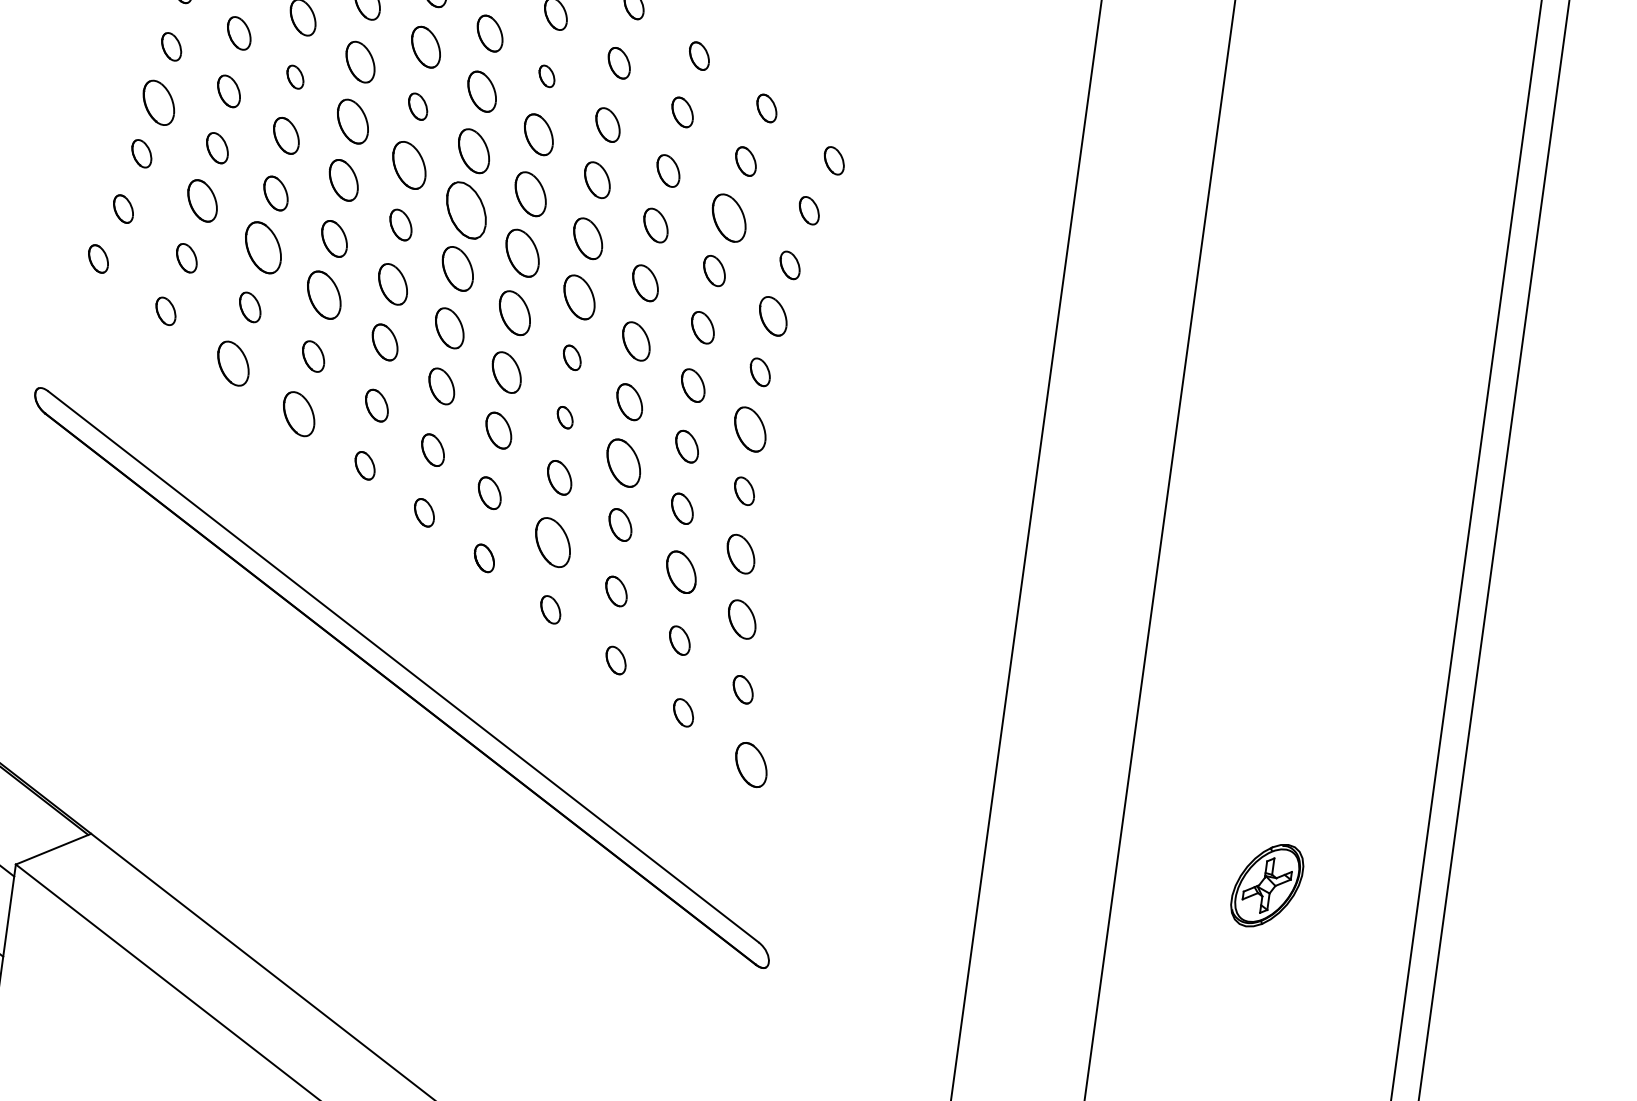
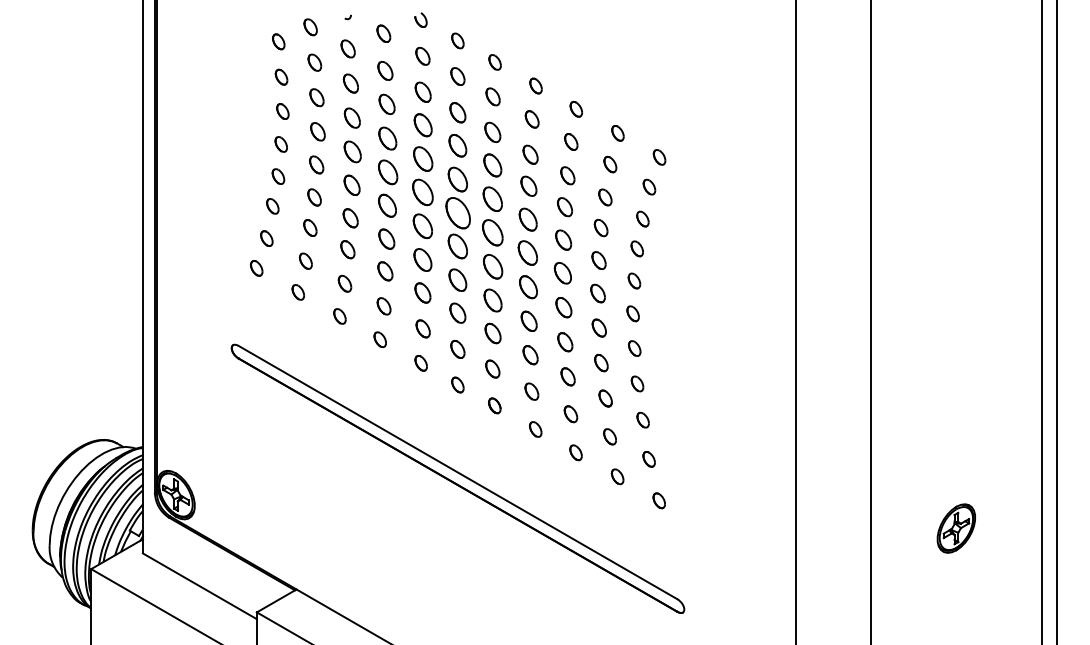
part: (546, 74) -> (492, 131), size x1.67
part: (295, 76) -> (352, 151), size x1.67
part: (158, 102) -> (278, 176), size x0.62
part: (418, 105) -> (423, 158), size x1.67
part: (203, 200) -> (310, 227), size x0.71
part: (729, 218) -> (605, 197), size x0.62
part: (400, 225) -> (422, 226), size x1.43
part: (262, 247) -> (347, 249), size x0.62
part: (324, 295) -> (385, 271), size x0.71
part: (771, 315) -> (636, 248), size x0.71
part: (572, 358) -> (528, 287), size x1.67
part: (232, 363) -> (339, 316), size x0.62
part: (297, 413) -> (379, 339), size x0.62
part: (564, 416) -> (528, 320), size x1.67
part: (749, 429) -> (632, 313), size x0.62
part: (624, 463) -> (565, 342), size x0.71
part: (552, 541) -> (531, 391), size x0.62
part: (740, 553) -> (637, 383), size x0.71
part: (681, 572) -> (605, 398), size x0.71
part: (741, 617) -> (642, 419), size x0.71
part: (749, 764) -> (658, 500), size x0.62

